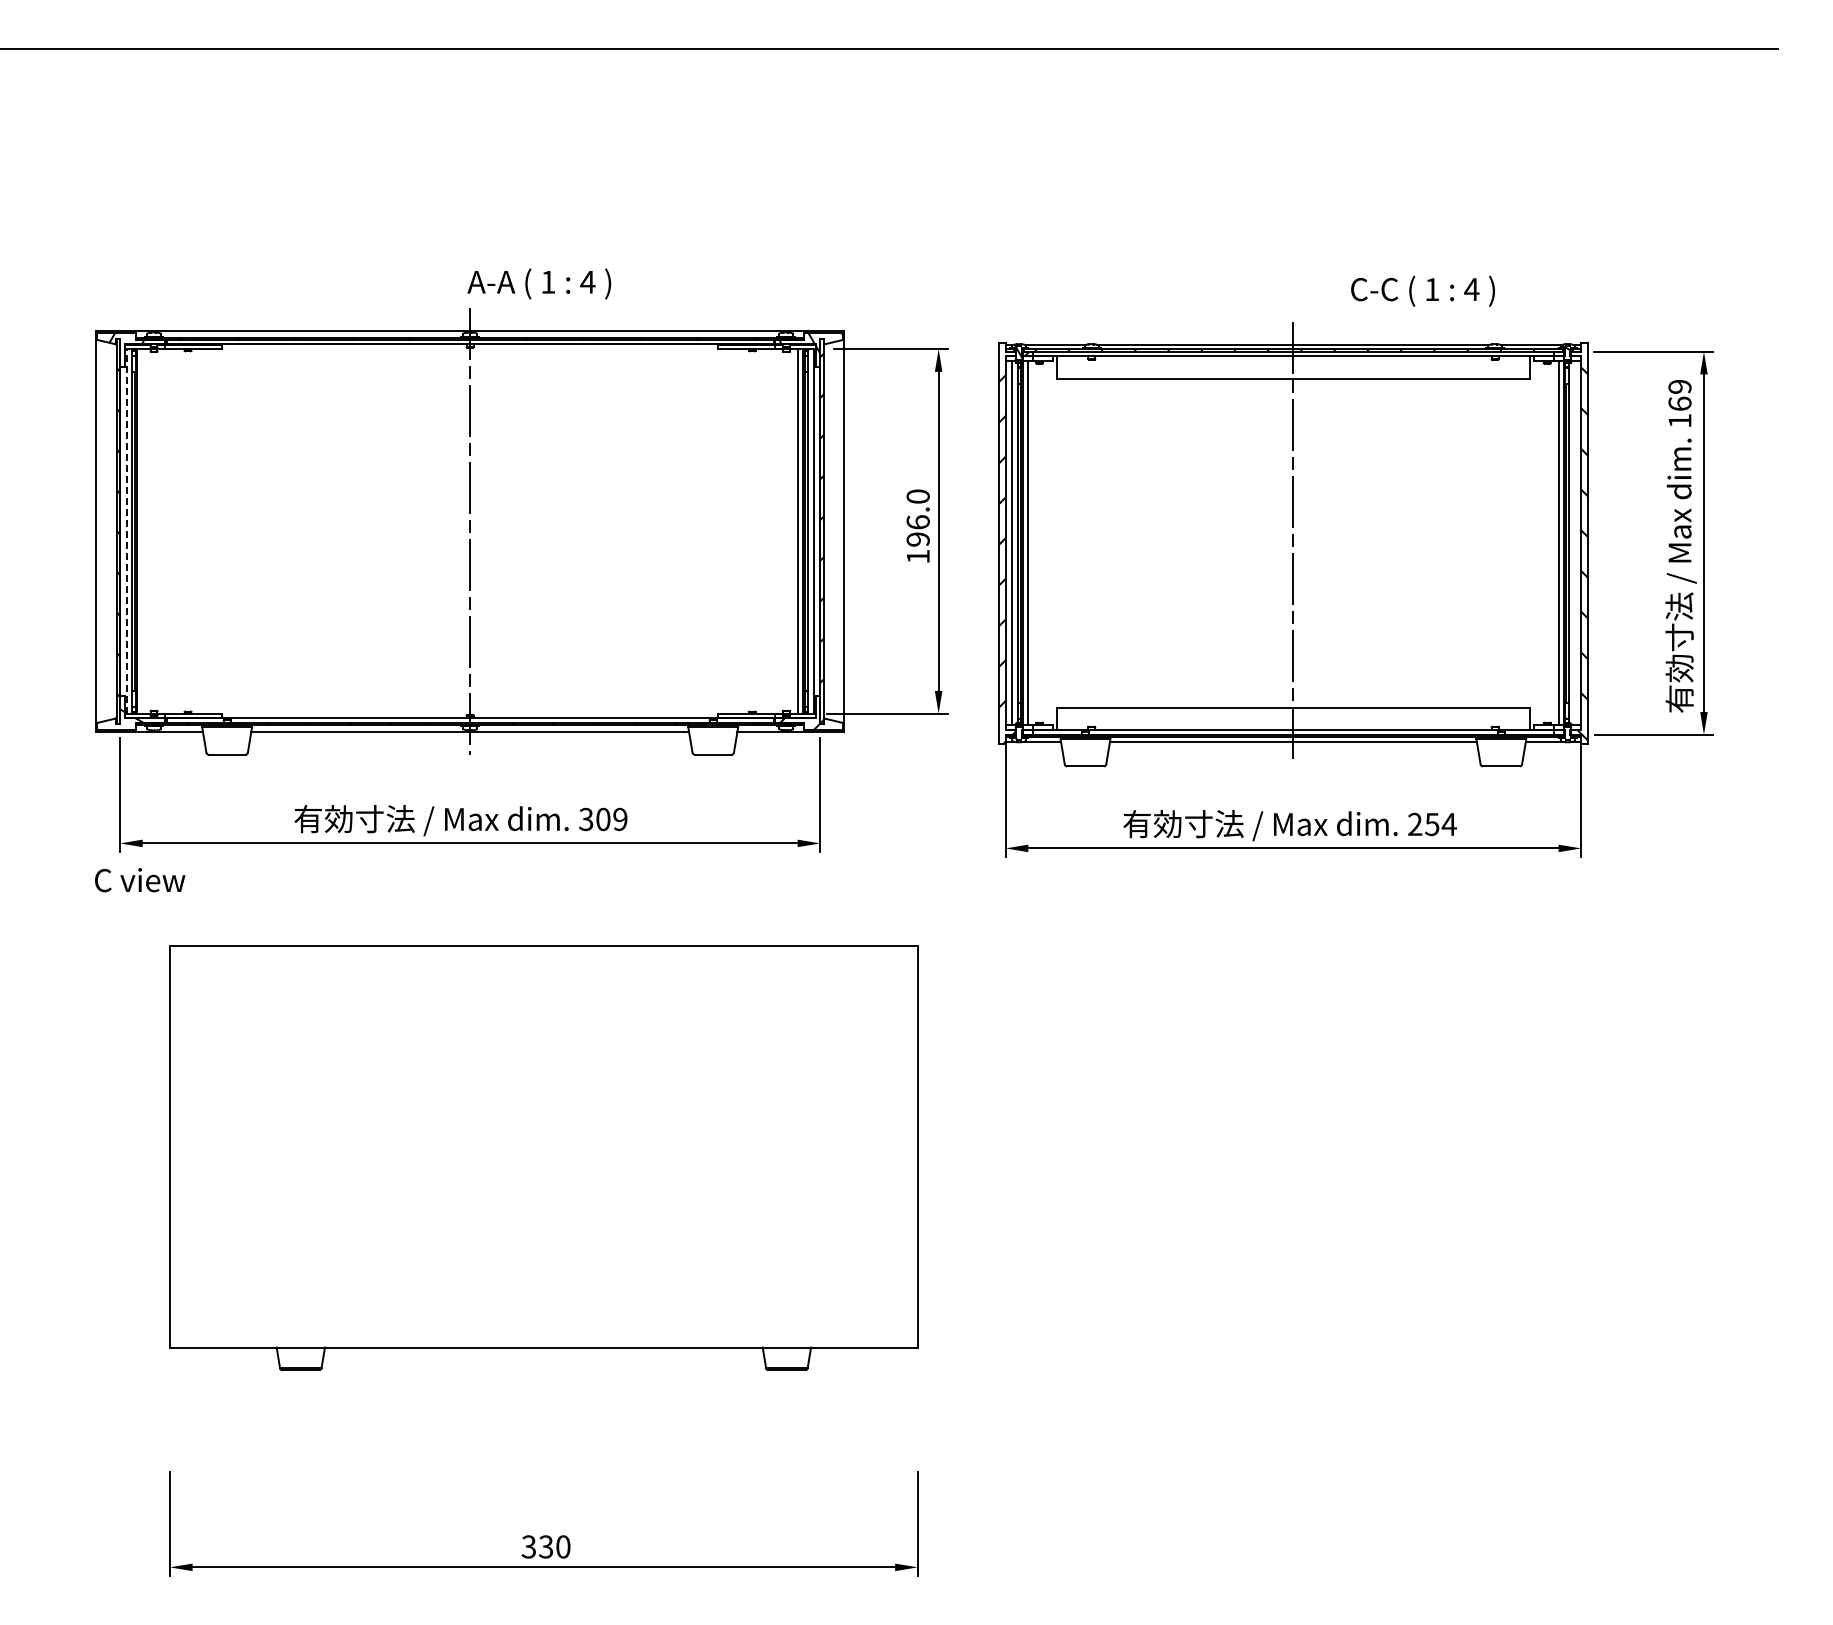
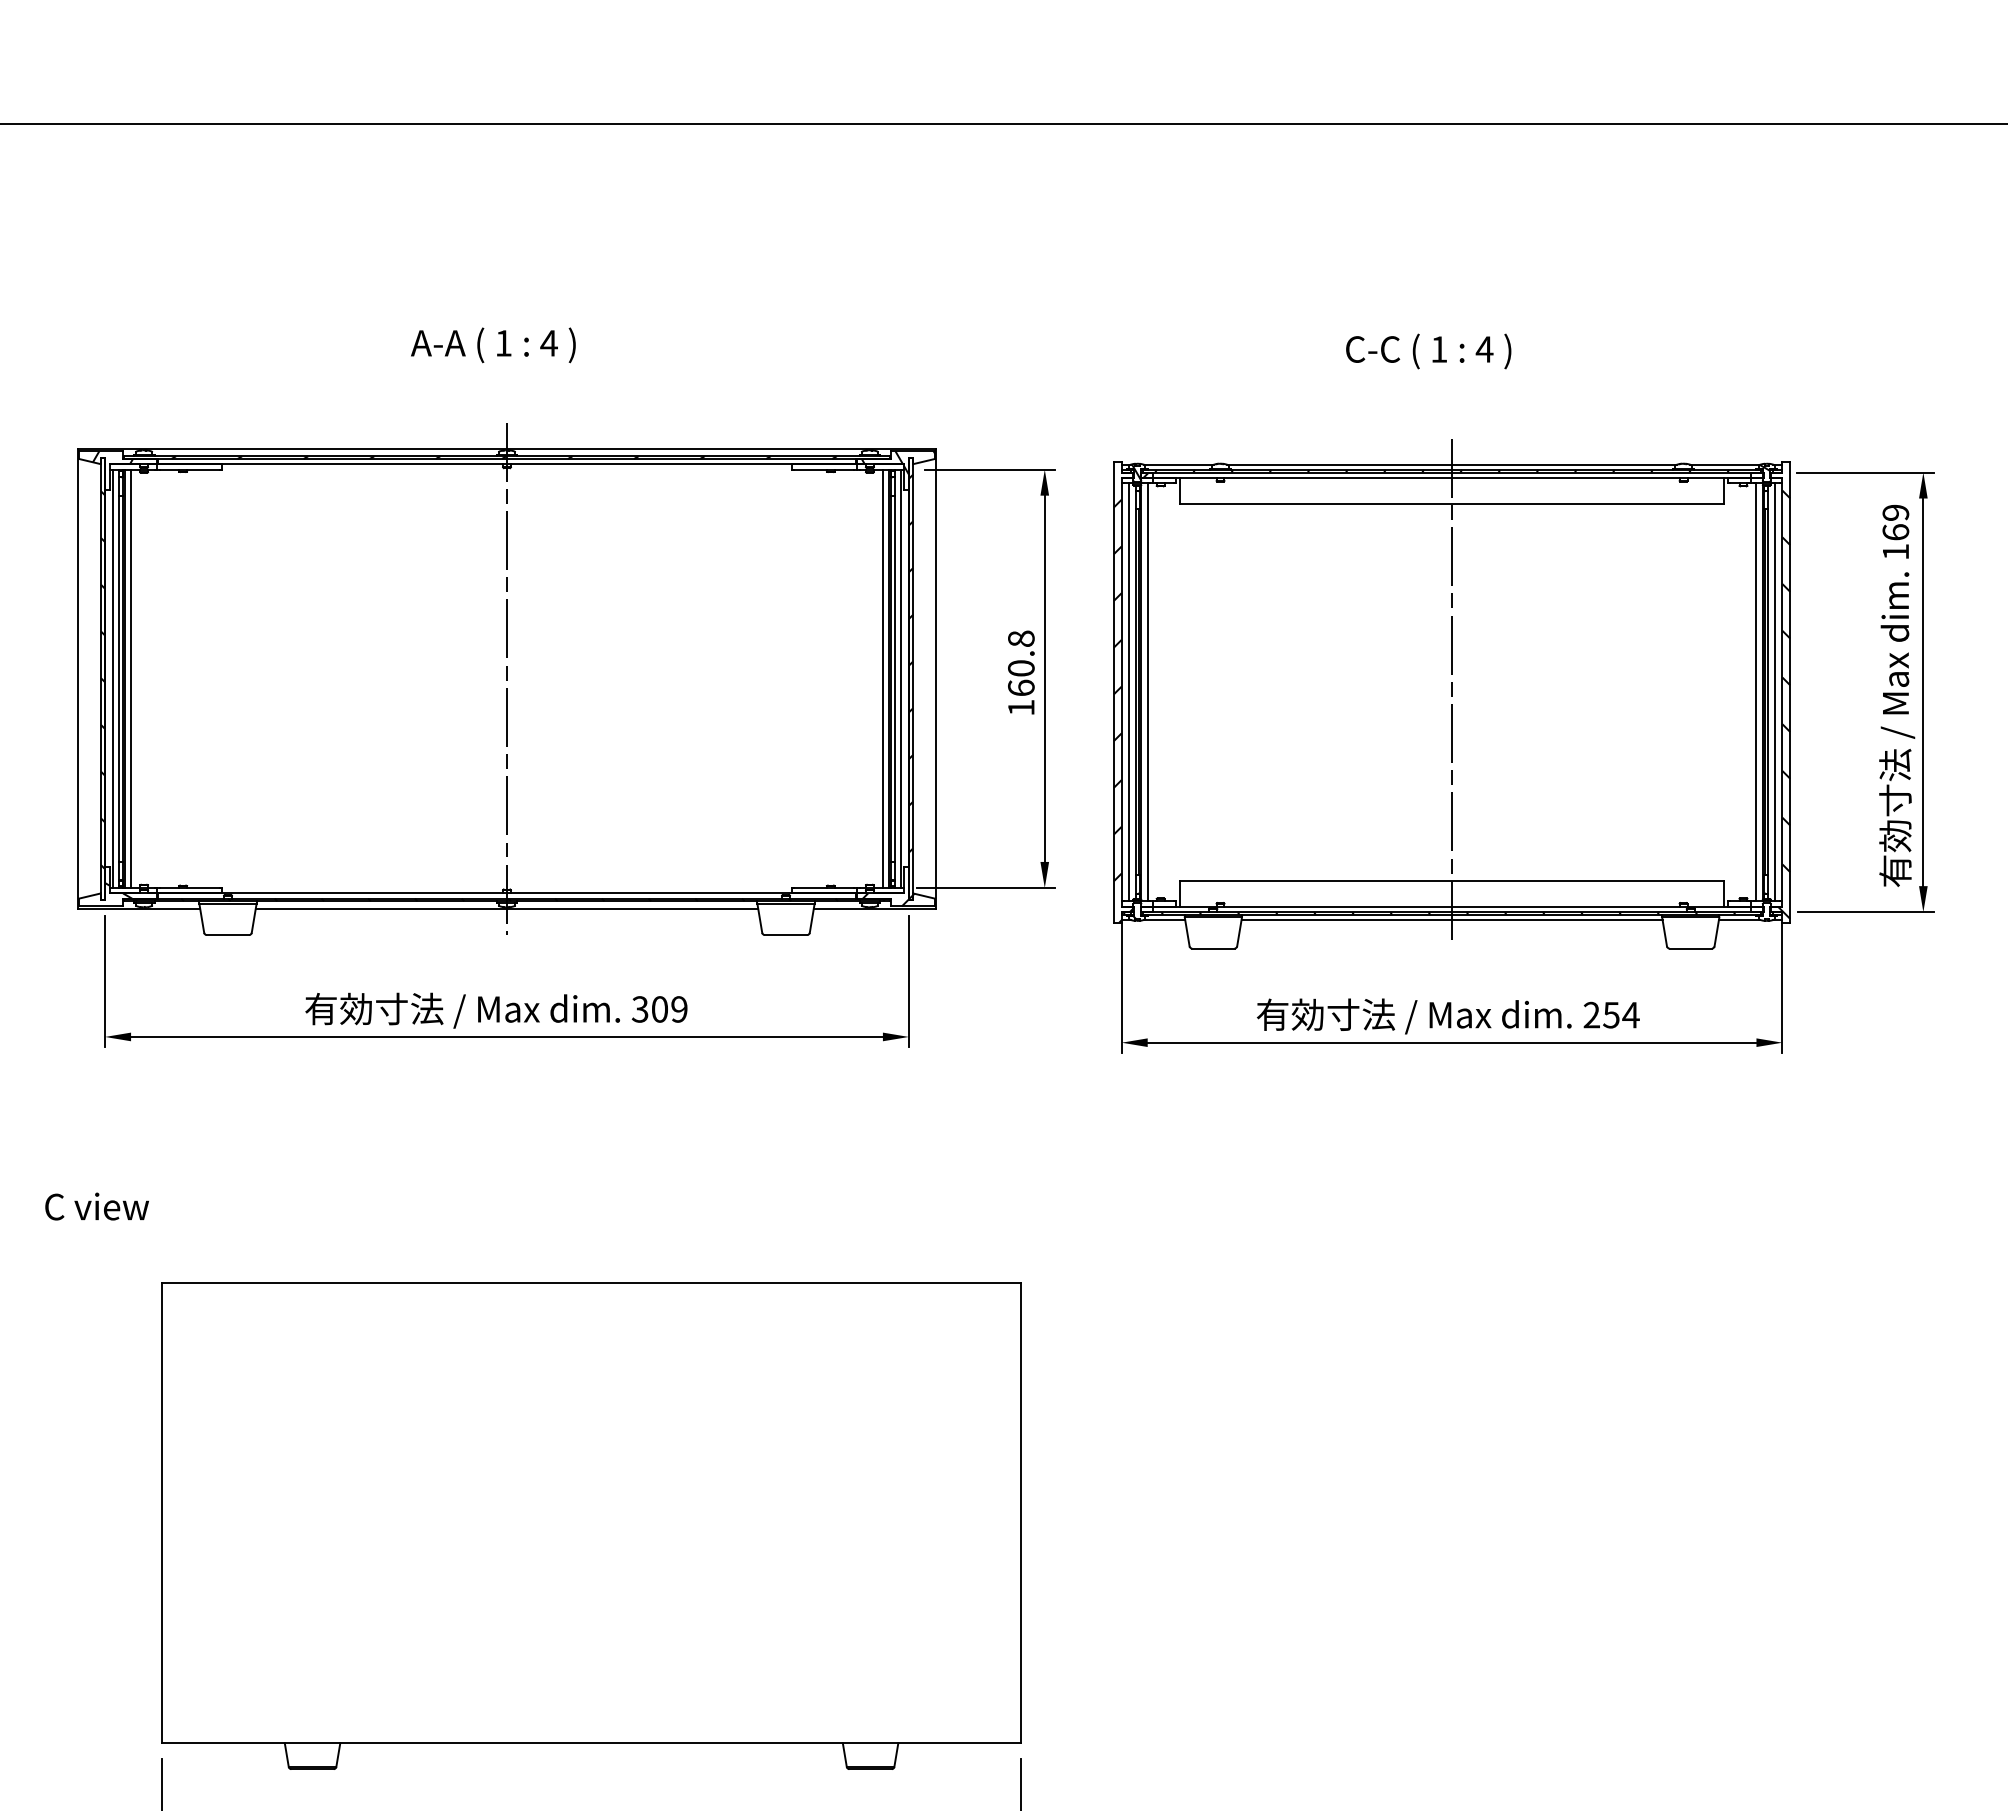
text: (539, 283) -> (493, 344), moved
text: (1422, 290) -> (1428, 350), moved
text: (917, 517) -> (1020, 662), 196.0 -> 160.8
line: (126, 530) -> (112, 677), dashed -> solid
line: (142, 531) -> (130, 678), added
line: (1574, 543) -> (1774, 692), added
text: (140, 880) -> (97, 1206), moved
part: (543, 1157) -> (591, 1524), moved

